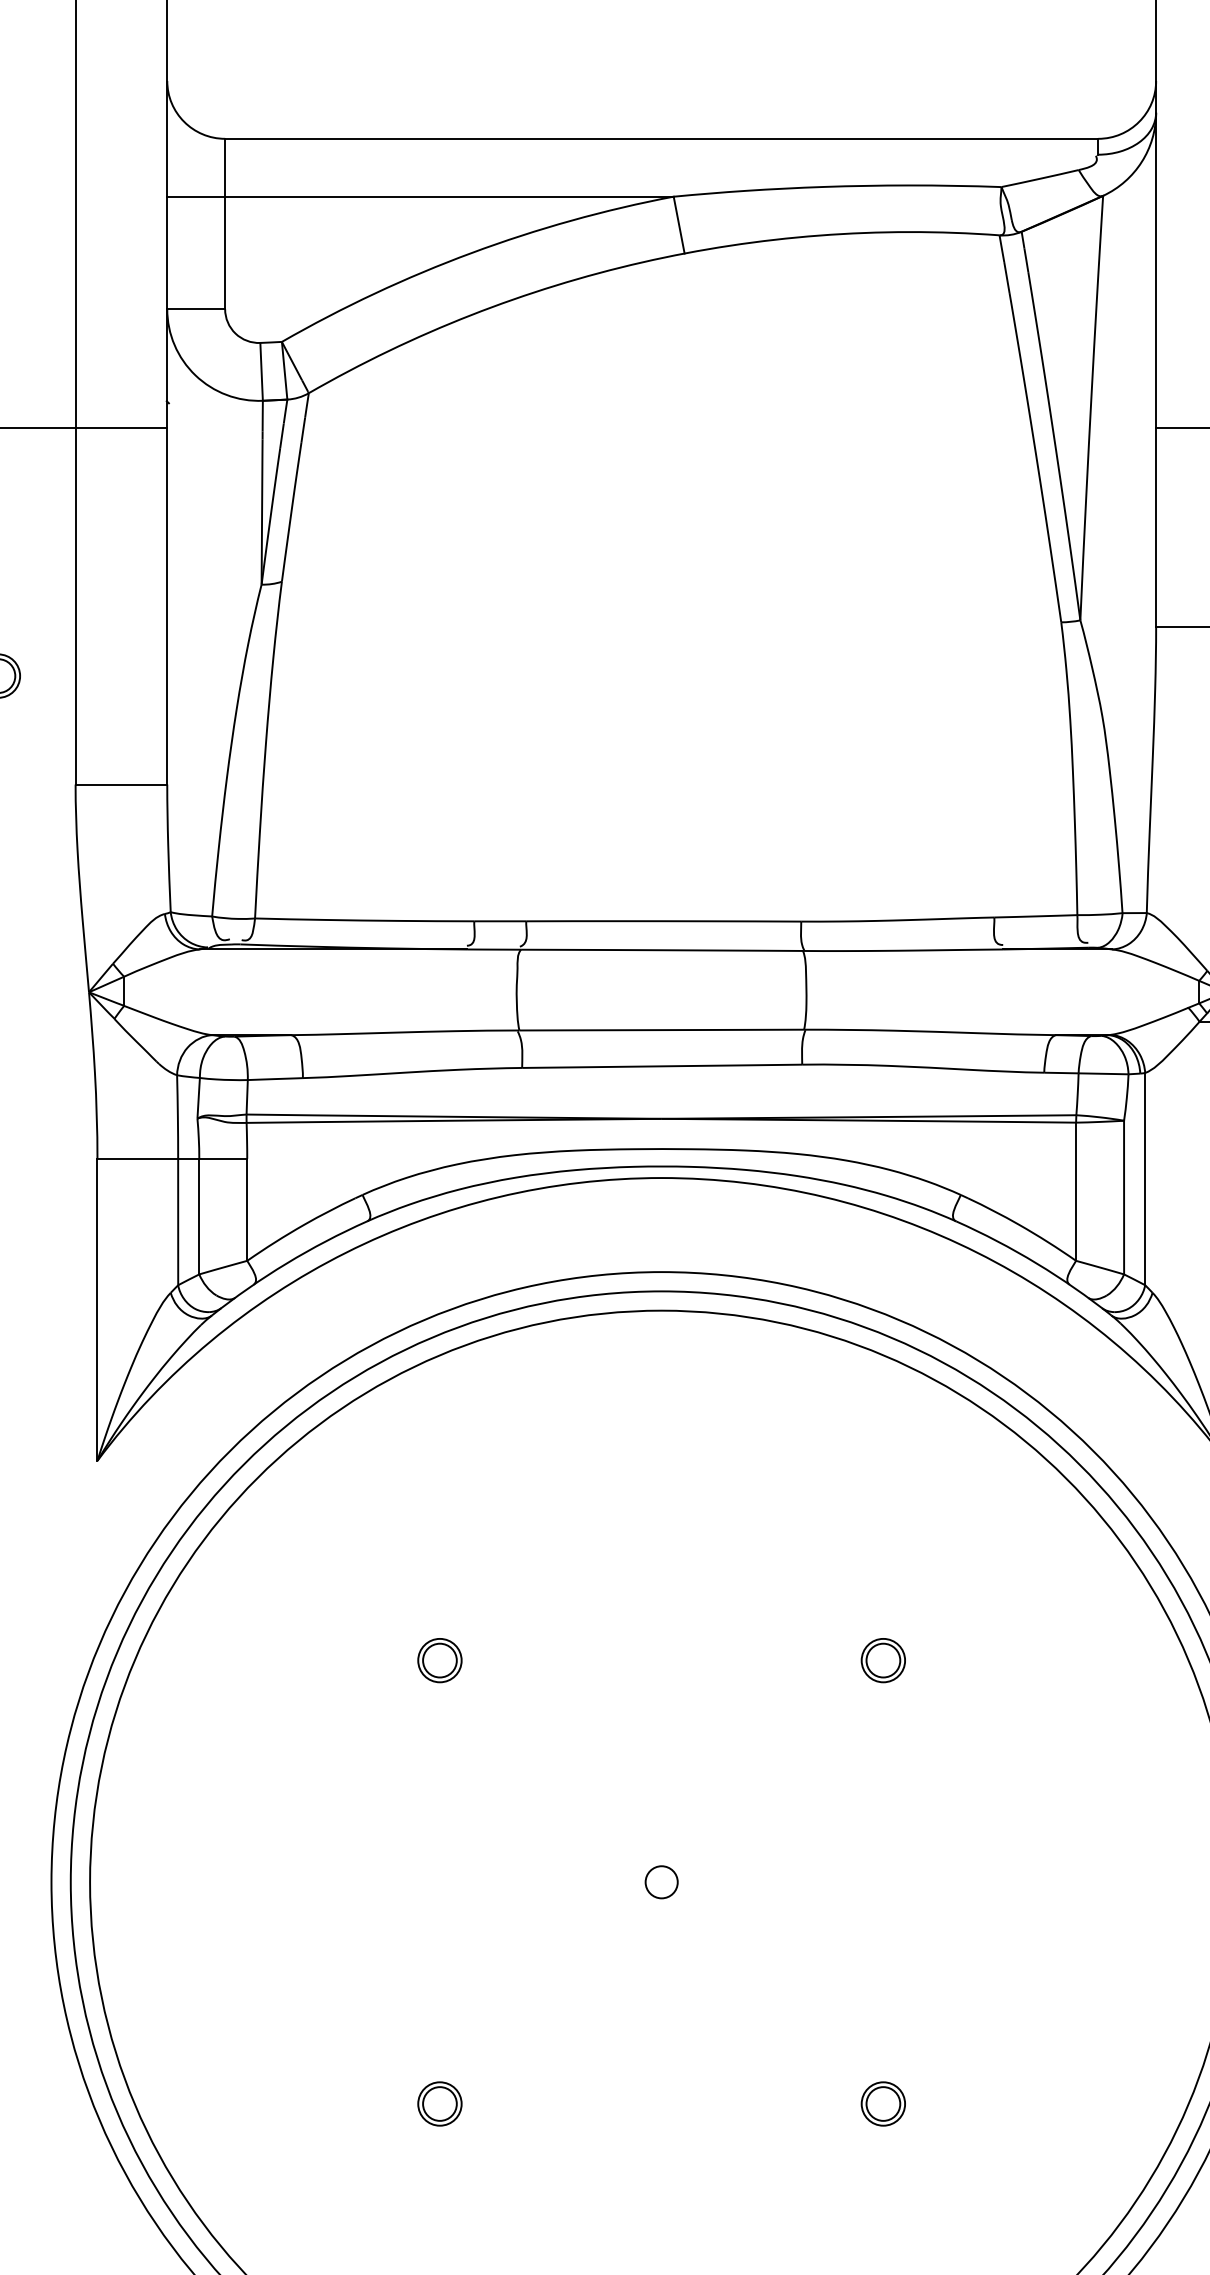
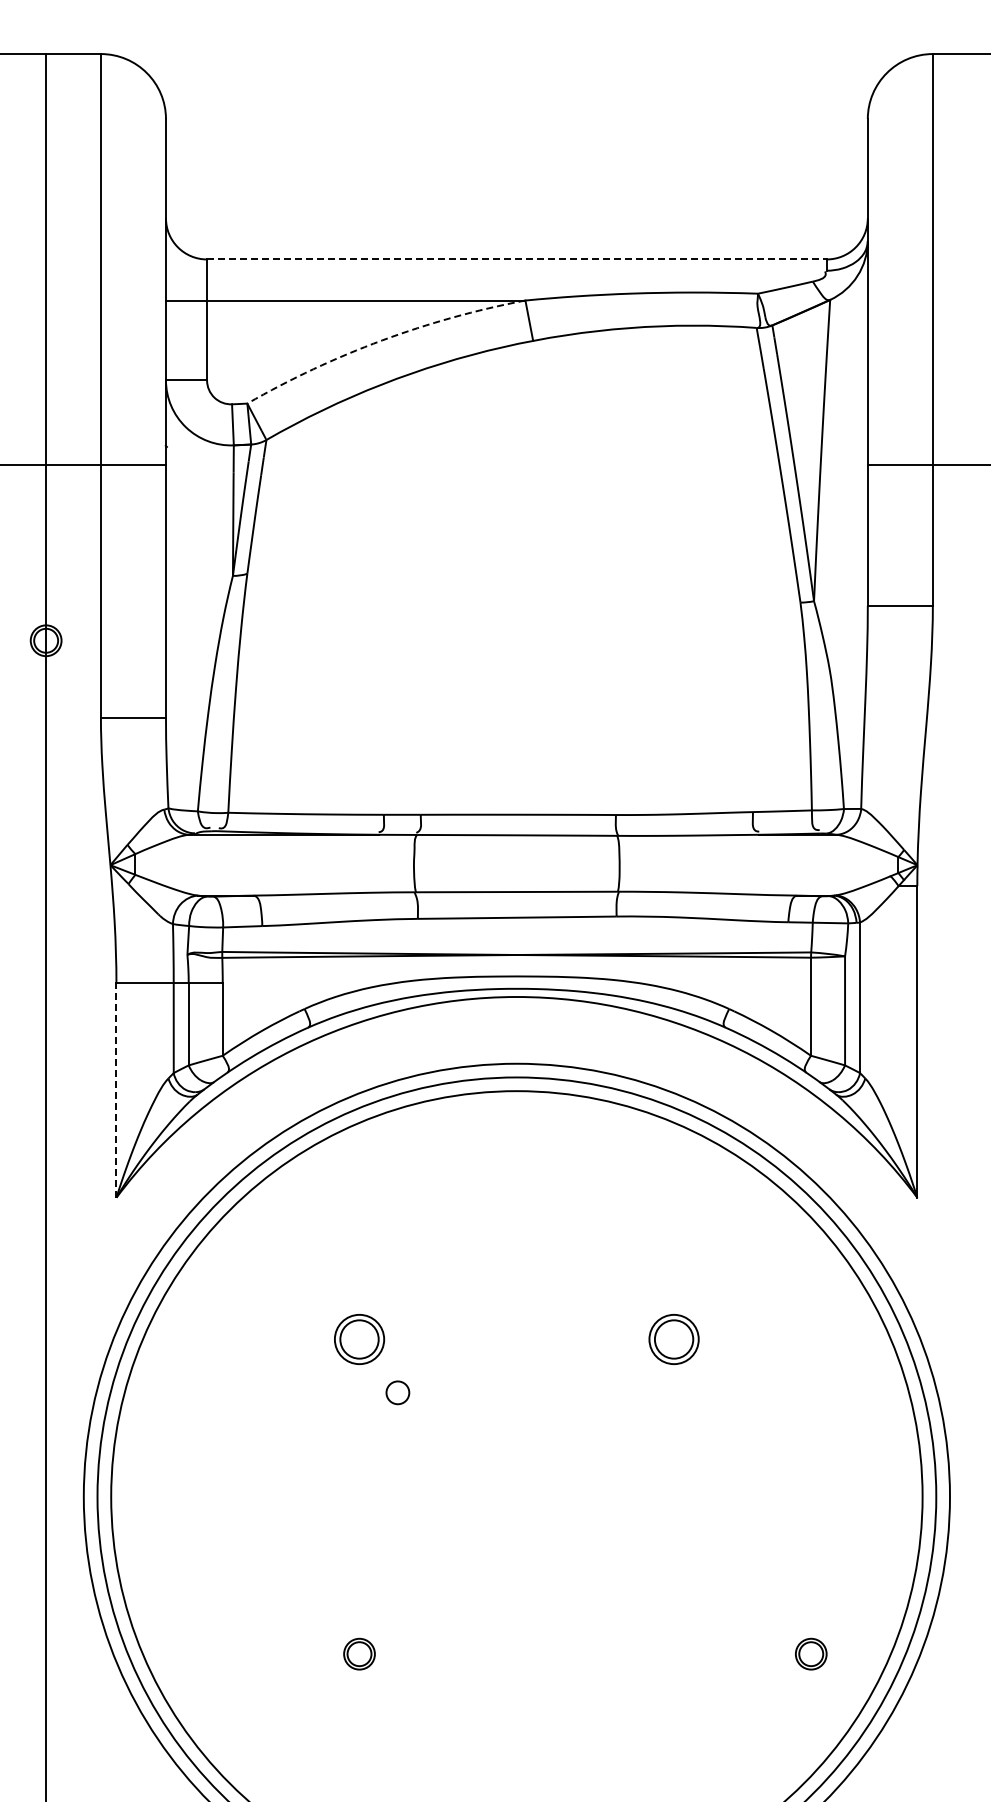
line: (661, 138) -> (516, 259), solid -> dashed
arc: (472, 253) -> (382, 340), solid -> dashed
line: (97, 1309) -> (116, 1090), solid -> dashed
part: (439, 1660) -> (359, 1339), size x1.6
part: (883, 1660) -> (674, 1339), size x1.6
circle: (661, 1881) -> (397, 1392), moved
part: (883, 2103) -> (811, 1653), moved

